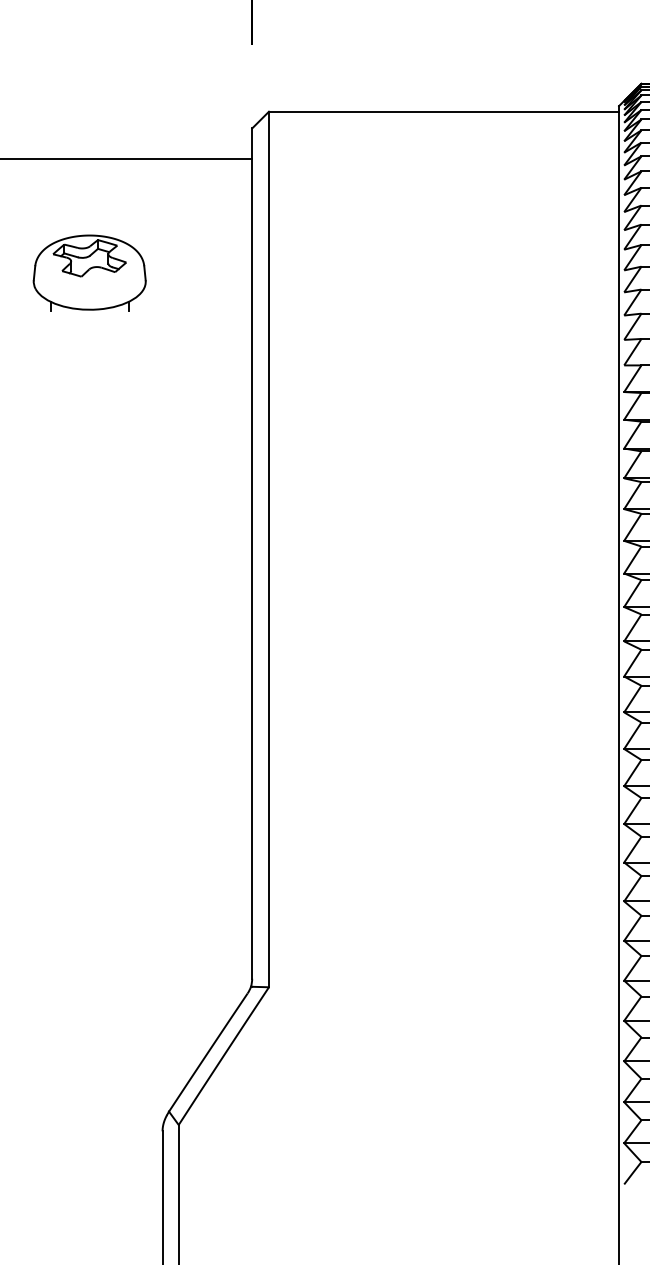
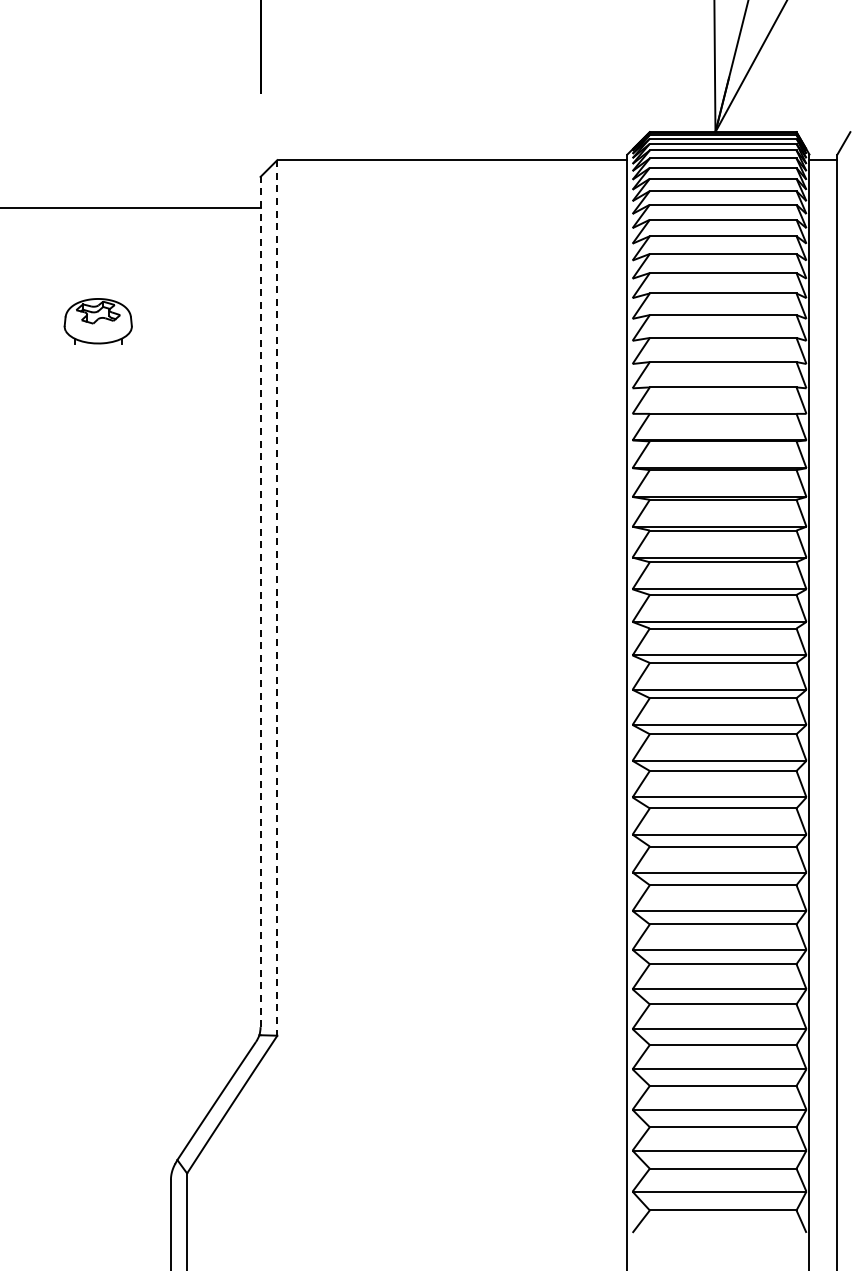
part: (90, 273) -> (98, 321), size x0.6
line: (269, 549) -> (277, 597), solid -> dashed
line: (252, 553) -> (260, 601), solid -> dashed

